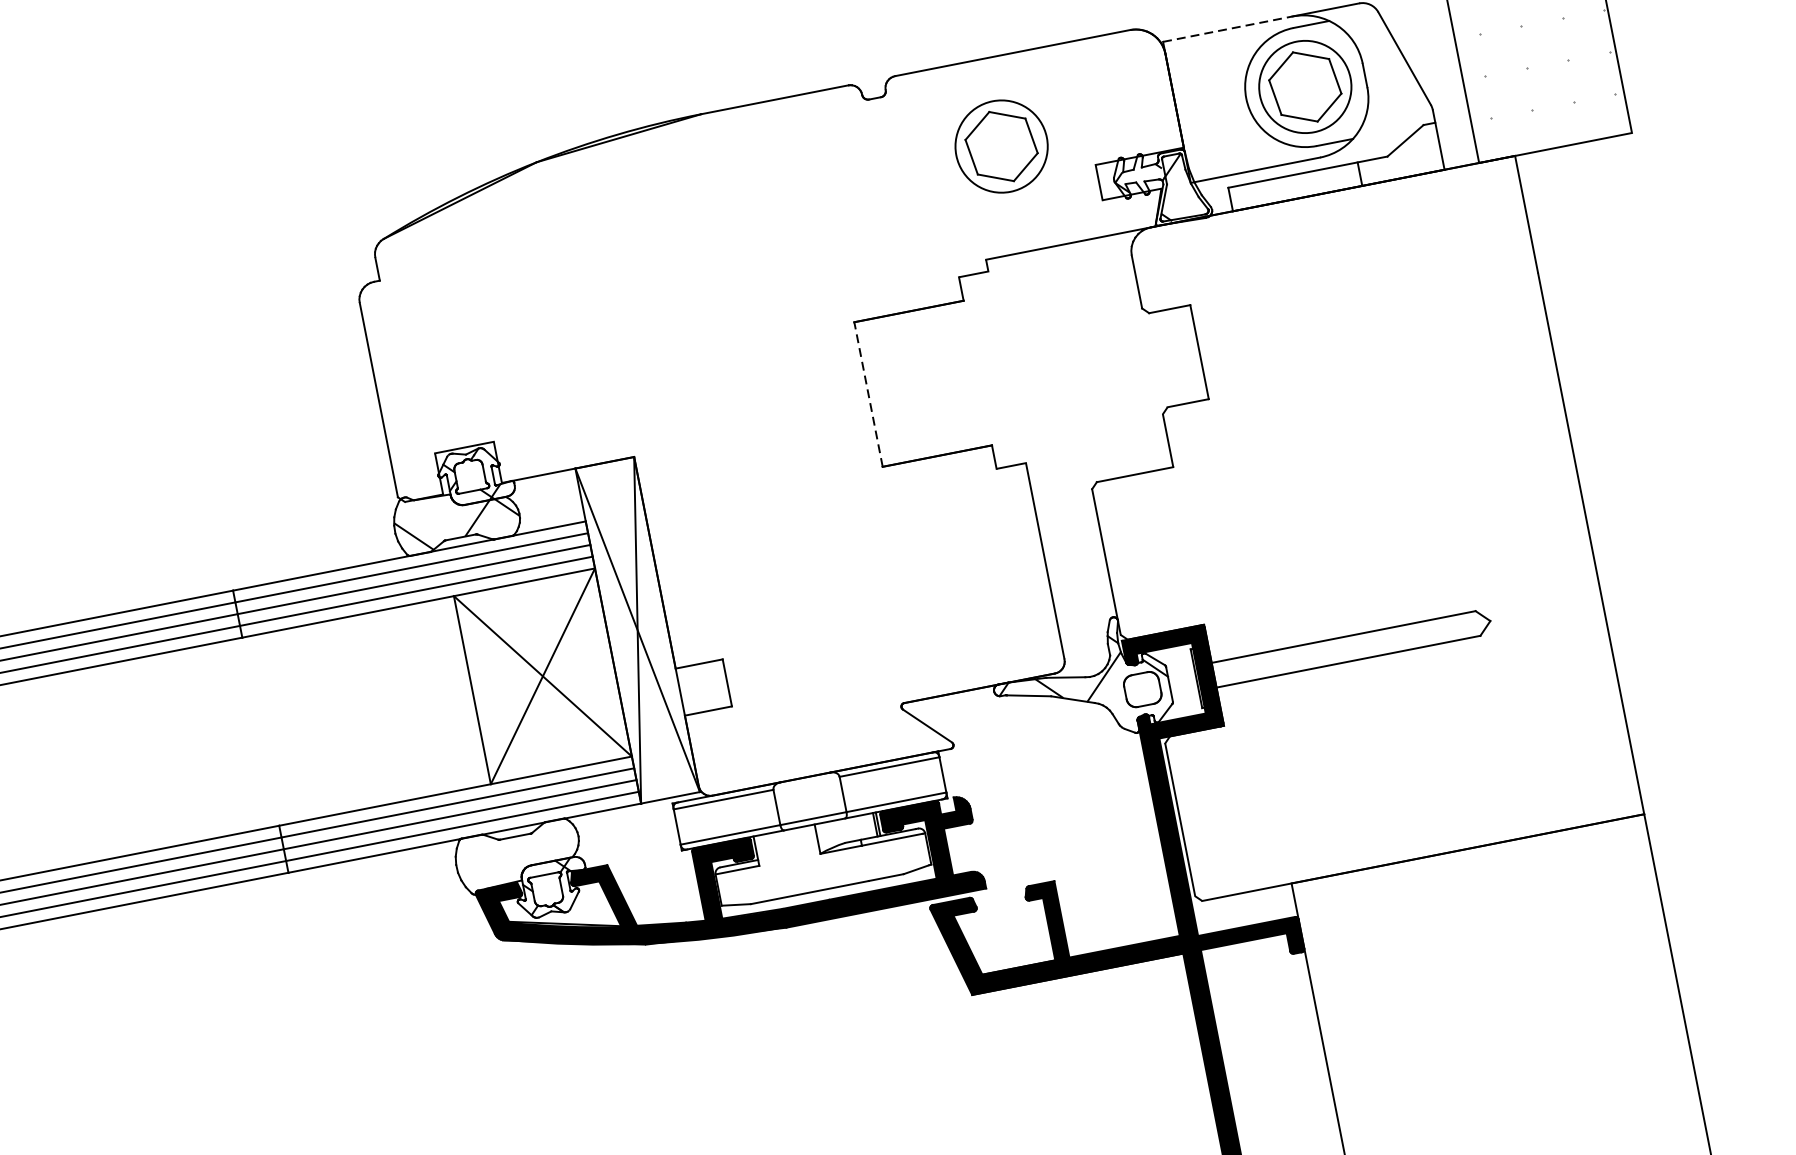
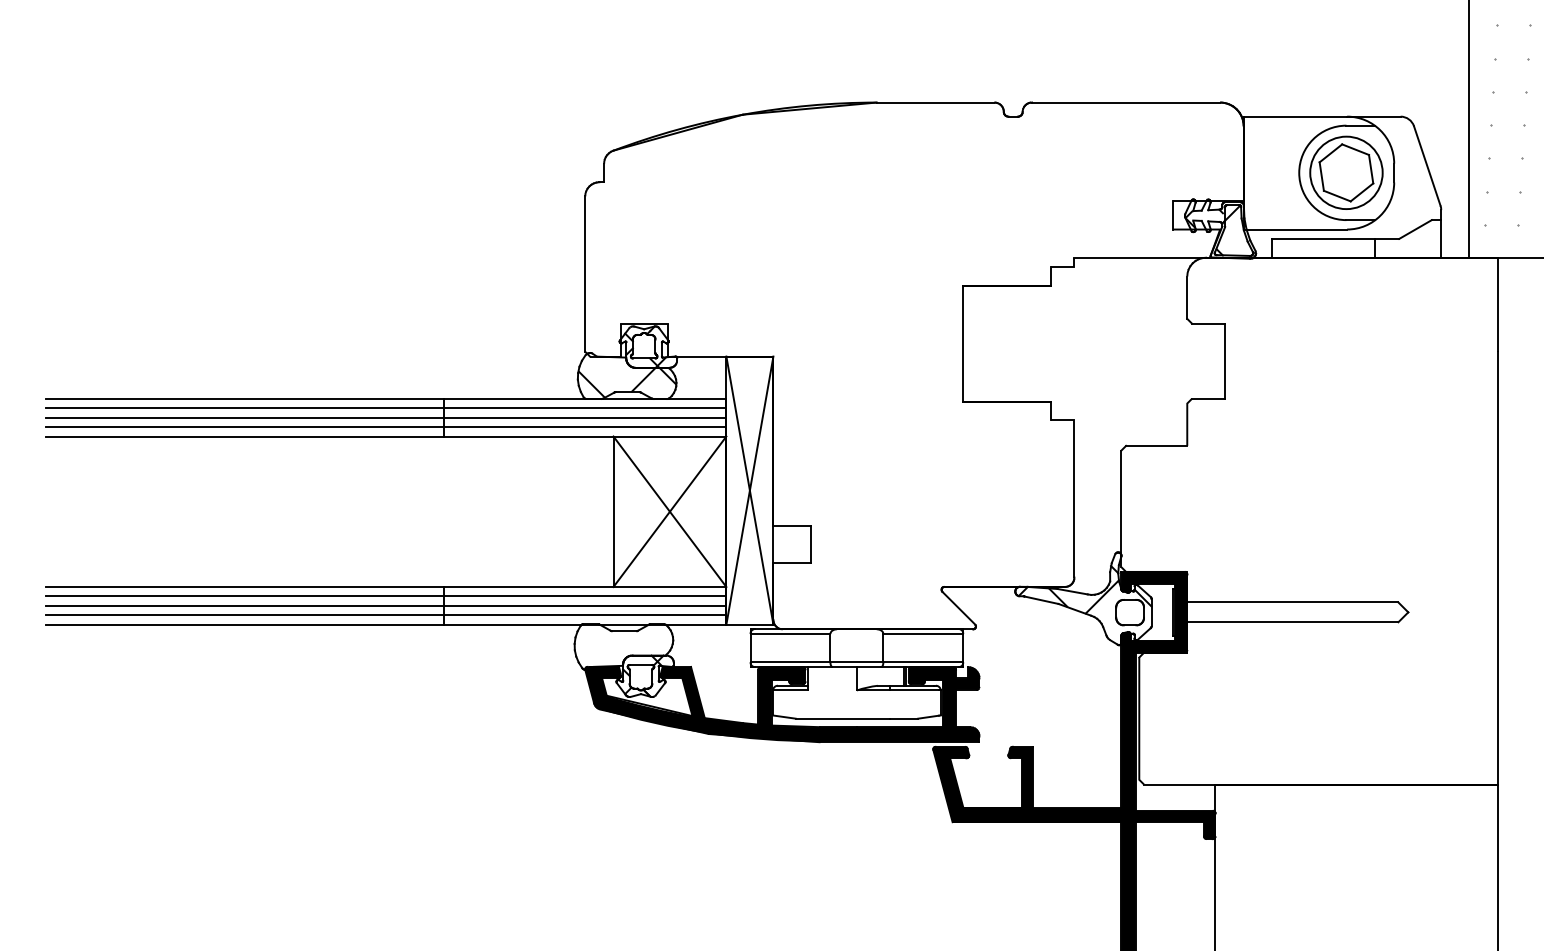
line: (1227, 28) -> (1295, 116), dashed -> solid
part: (1001, 146) -> (1103, 172), removed
line: (868, 394) -> (963, 343), dashed -> solid

